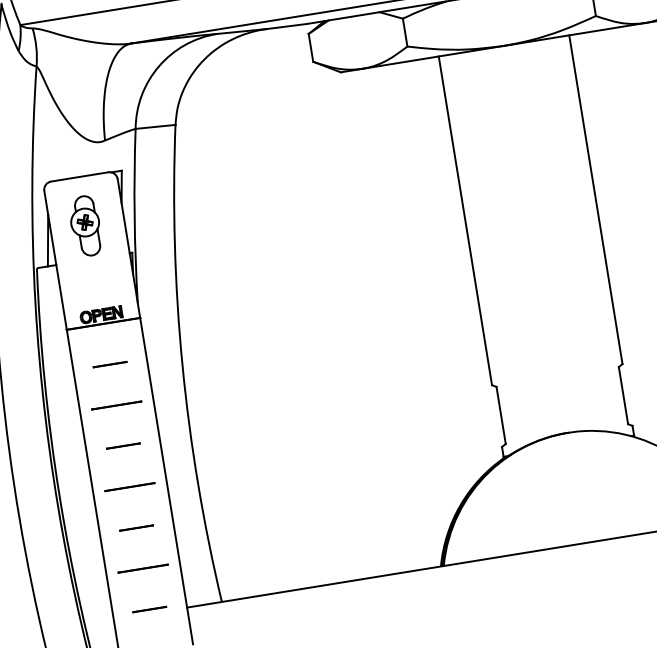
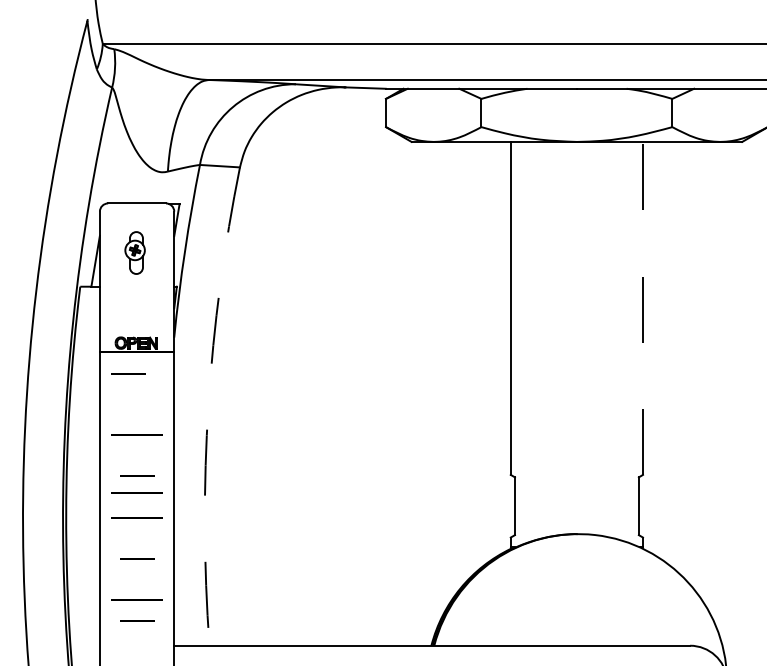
line: (595, 198) -> (642, 307), solid -> dashed
part: (84, 225) -> (134, 252), size x0.7
line: (110, 364) -> (128, 373), moved
arc: (182, 364) -> (208, 405), solid -> dashed
line: (125, 462) -> (136, 492), added
line: (150, 609) -> (137, 620), moved

